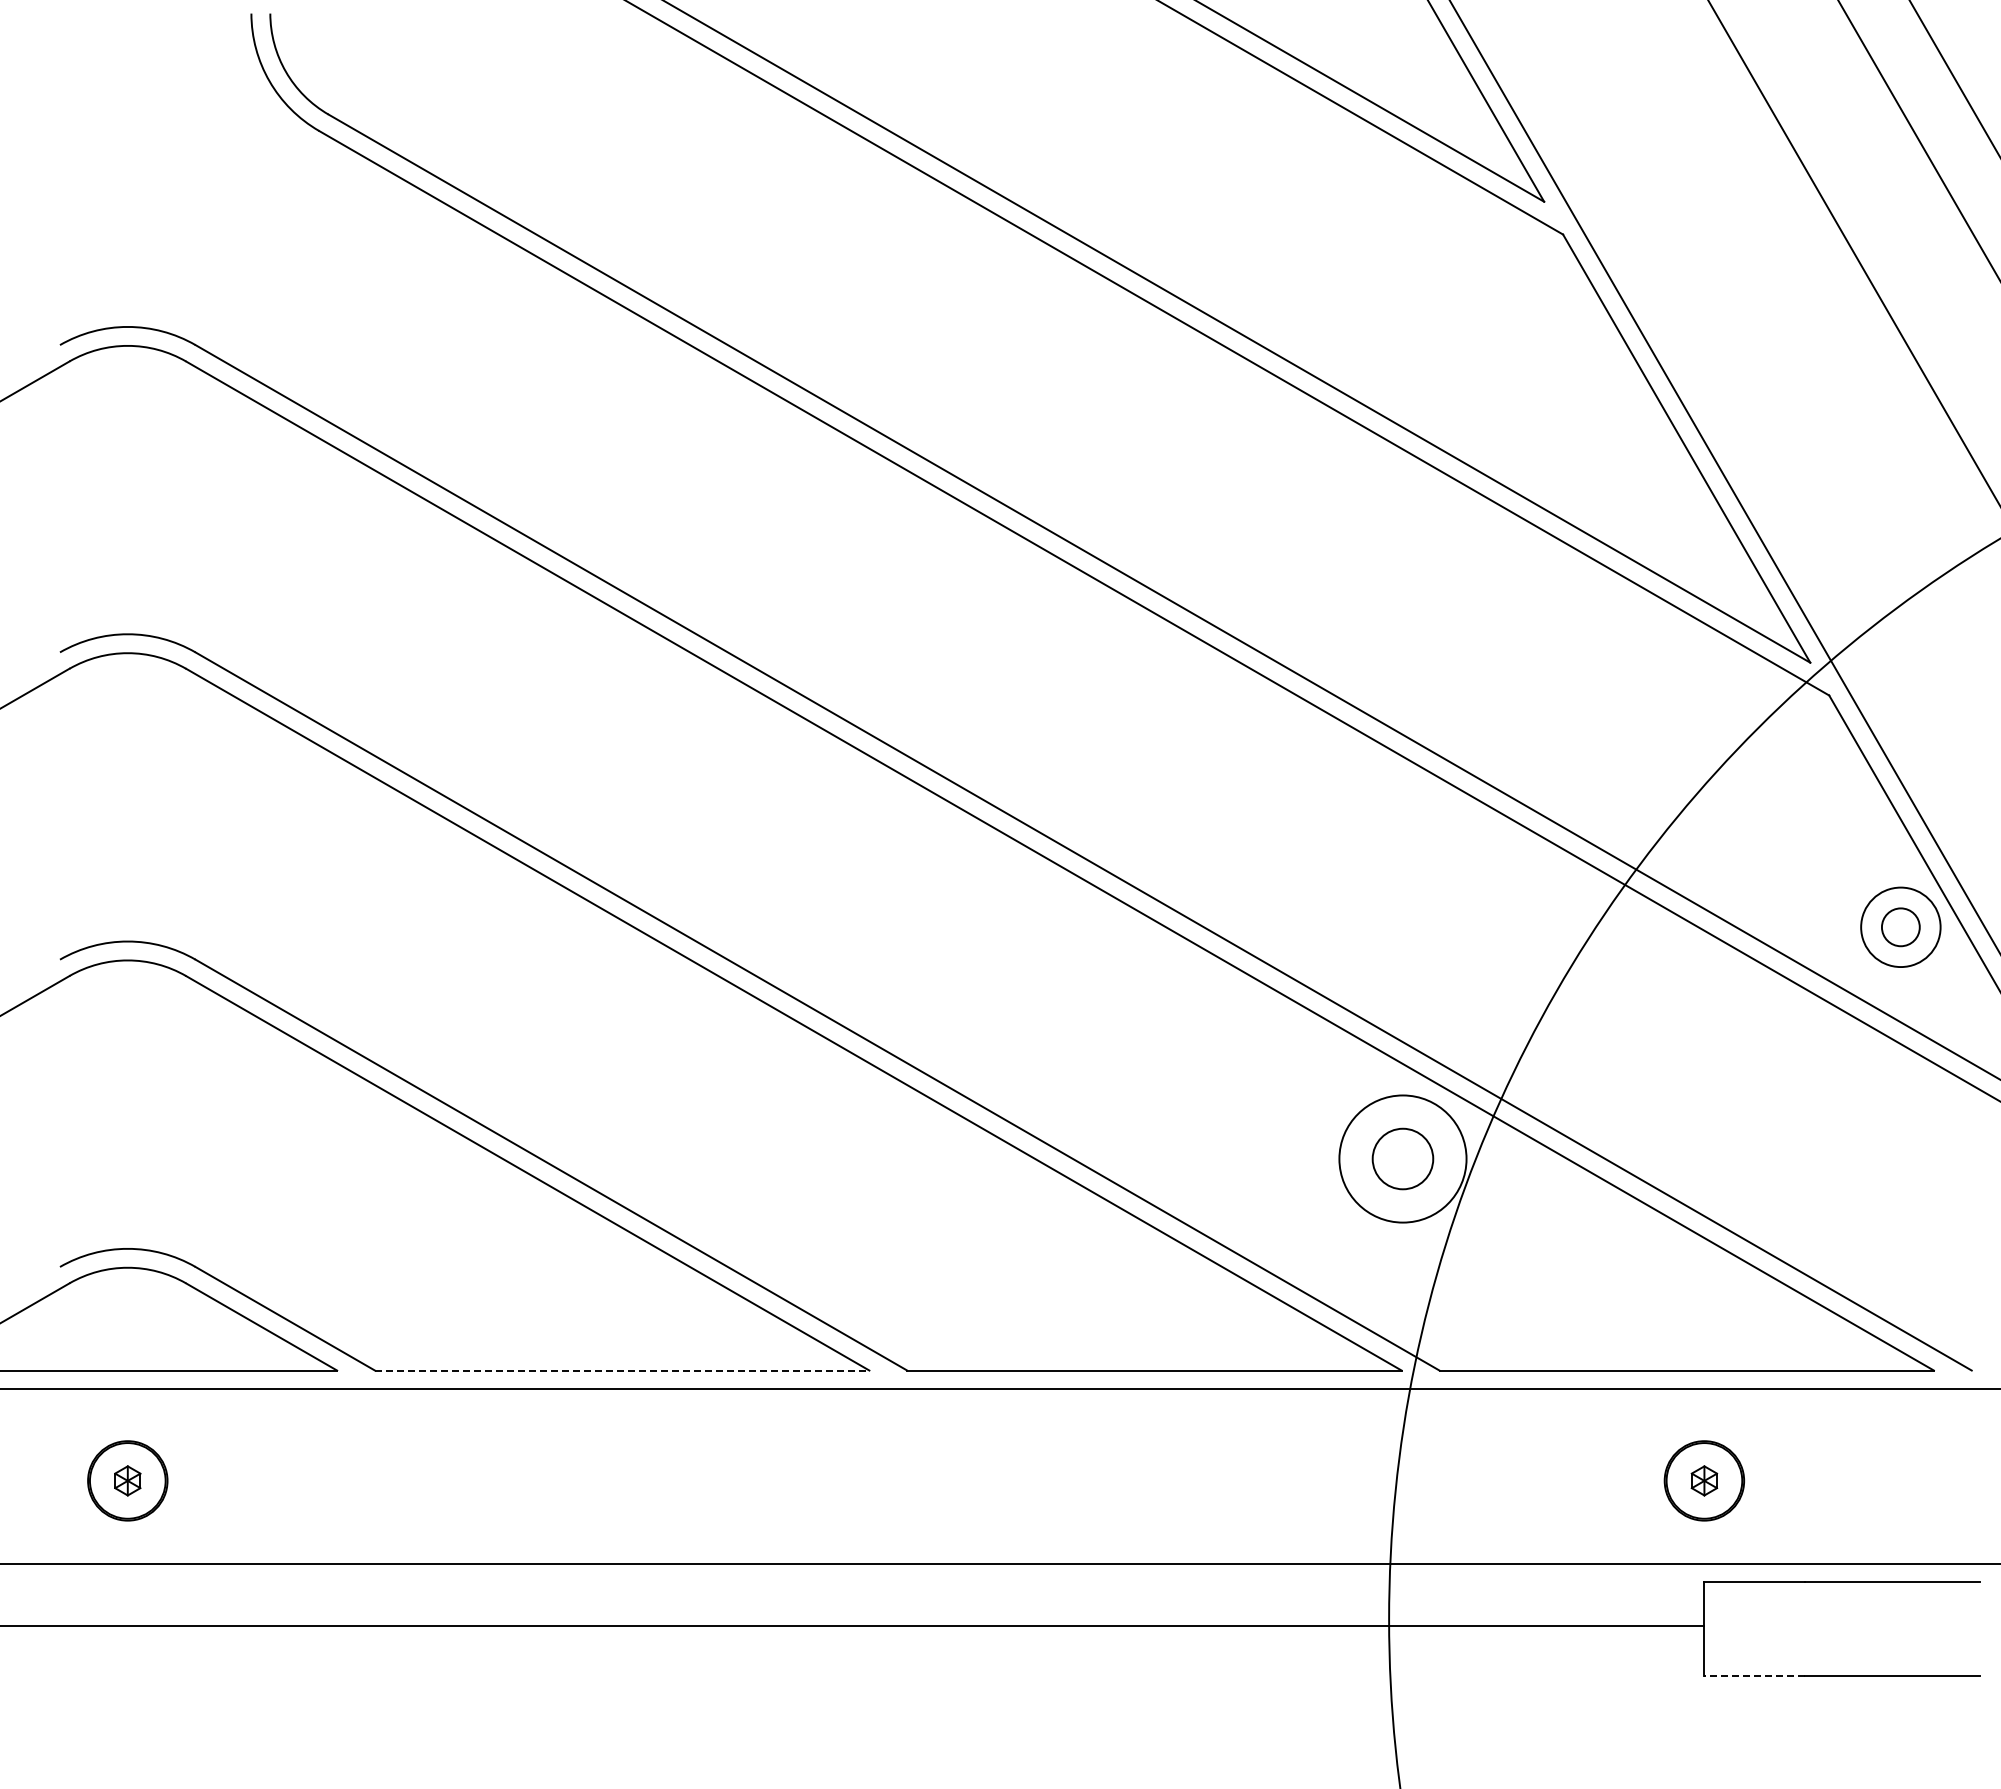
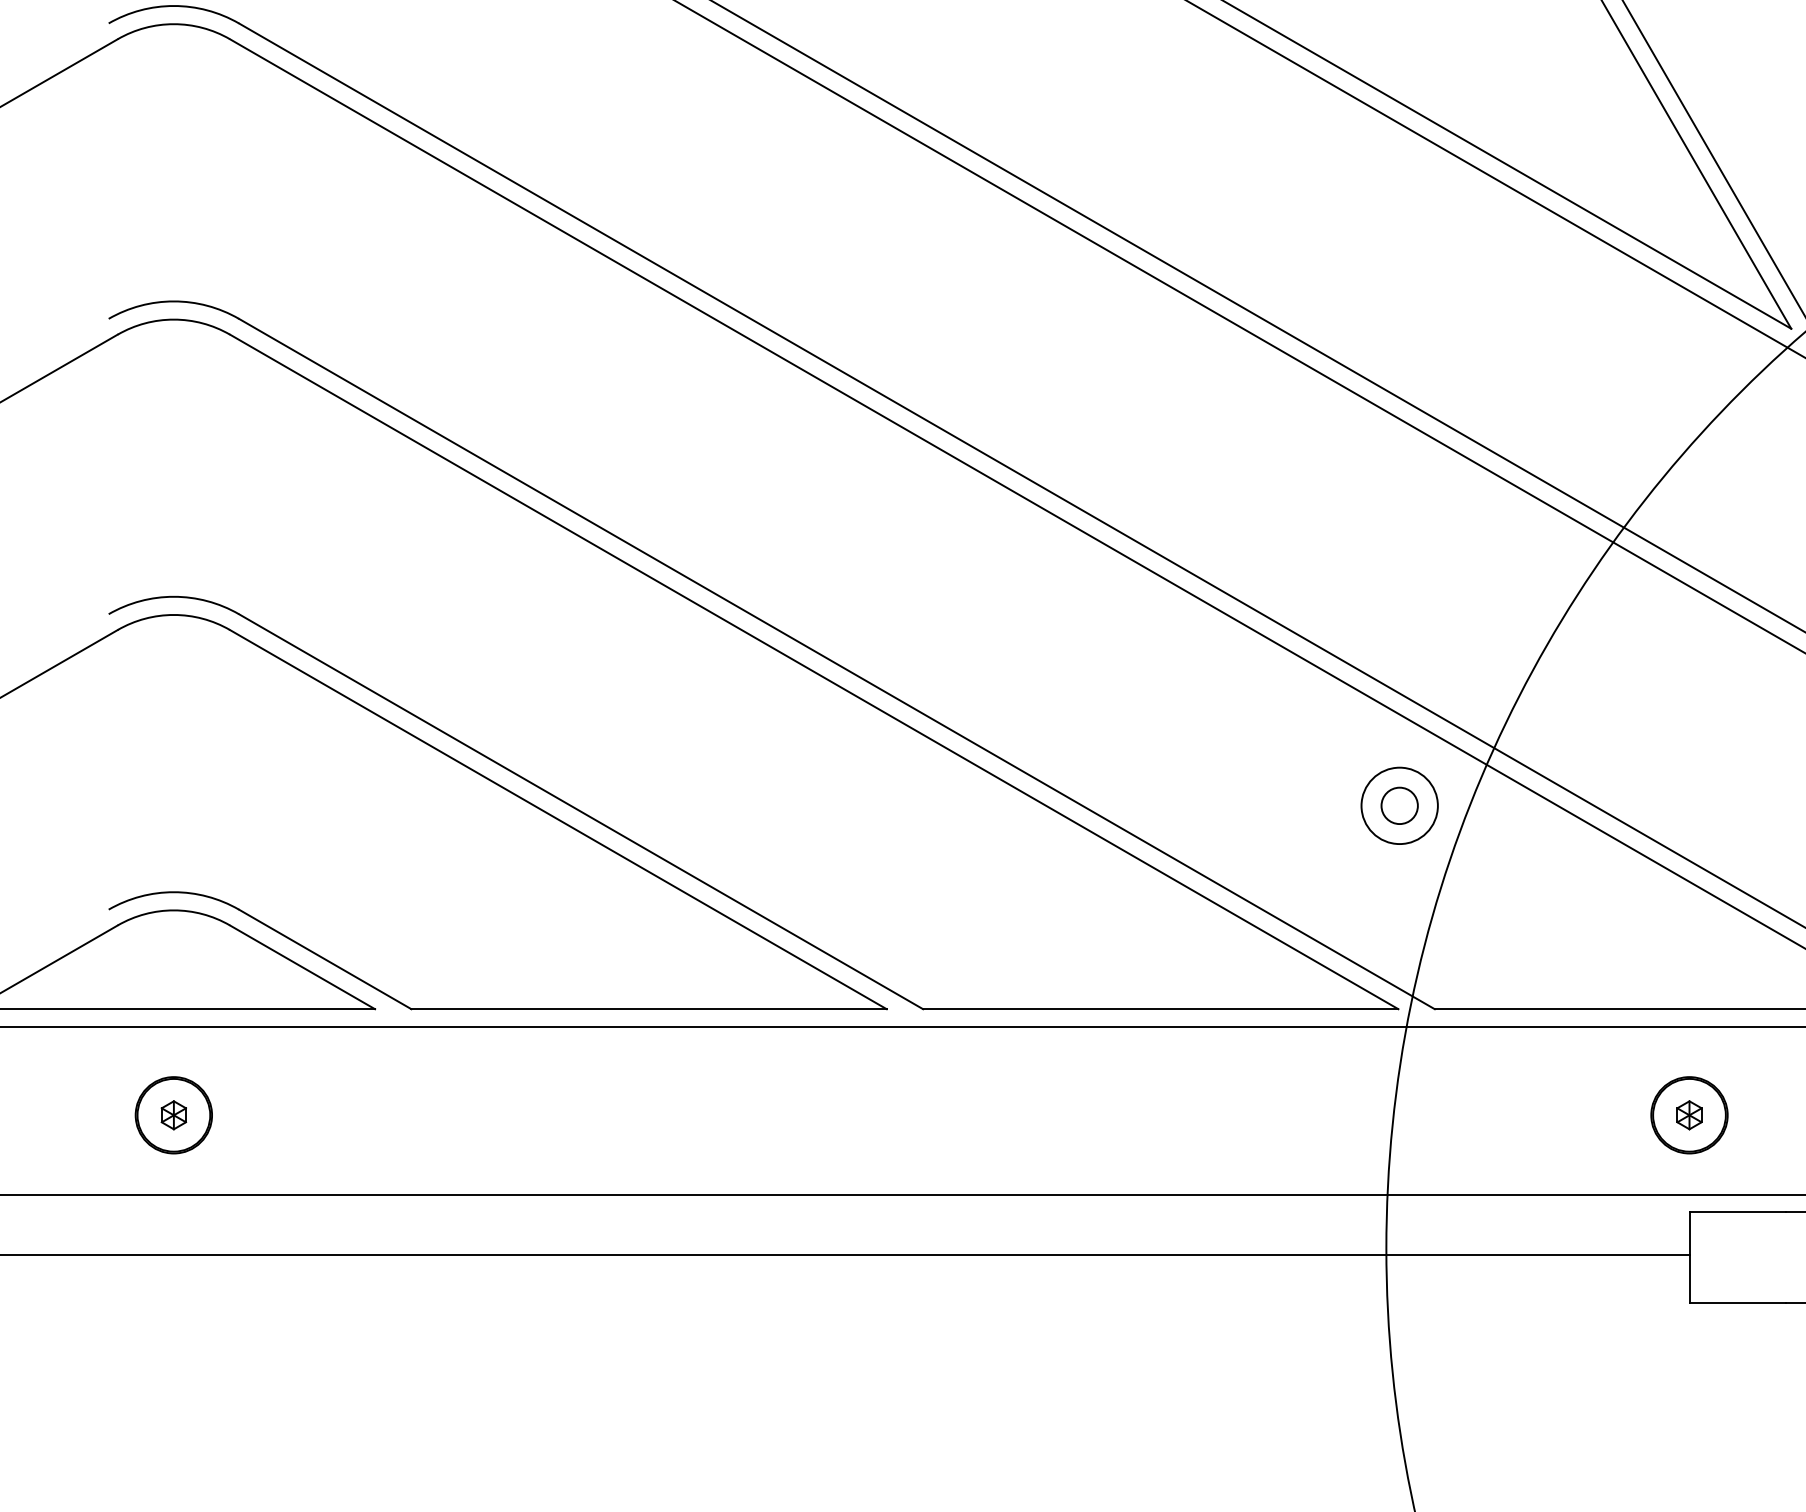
circle: (1402, 1158) -> (1399, 805), size x0.62
circle: (1402, 1158) -> (1399, 805), size x0.62
line: (622, 1370) -> (649, 1009), dashed -> solid
line: (1754, 1676) -> (1737, 1303), dashed -> solid

